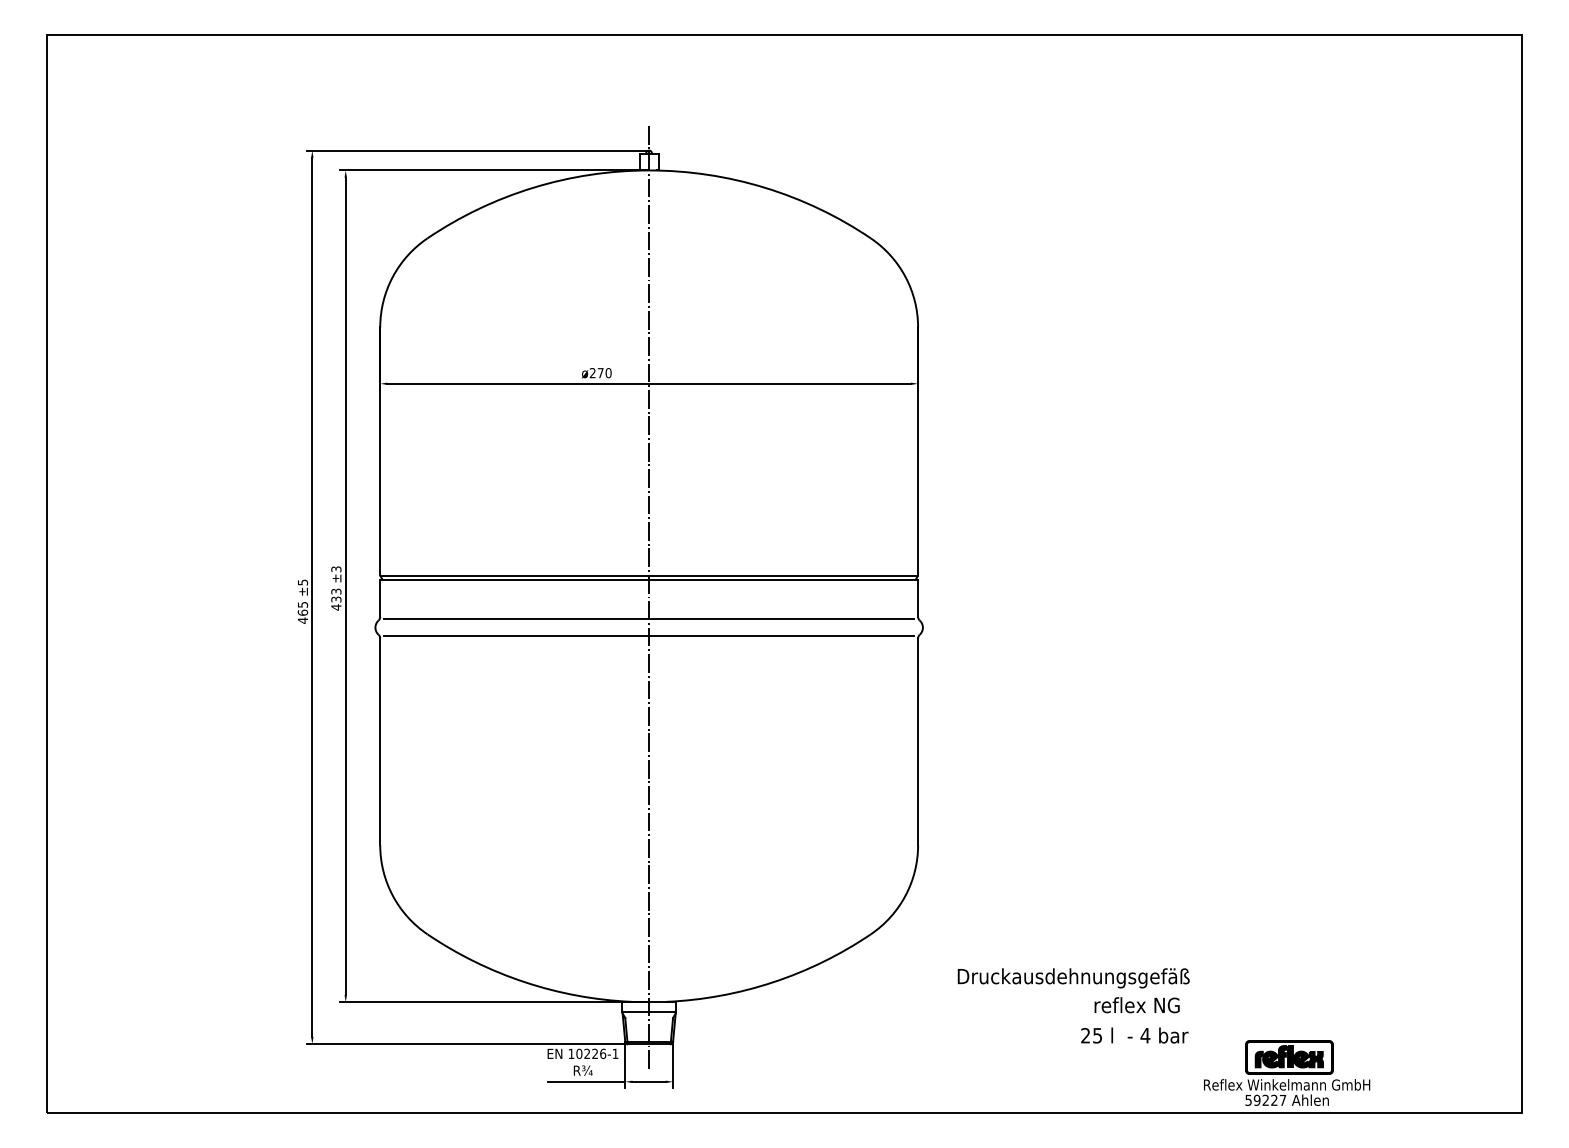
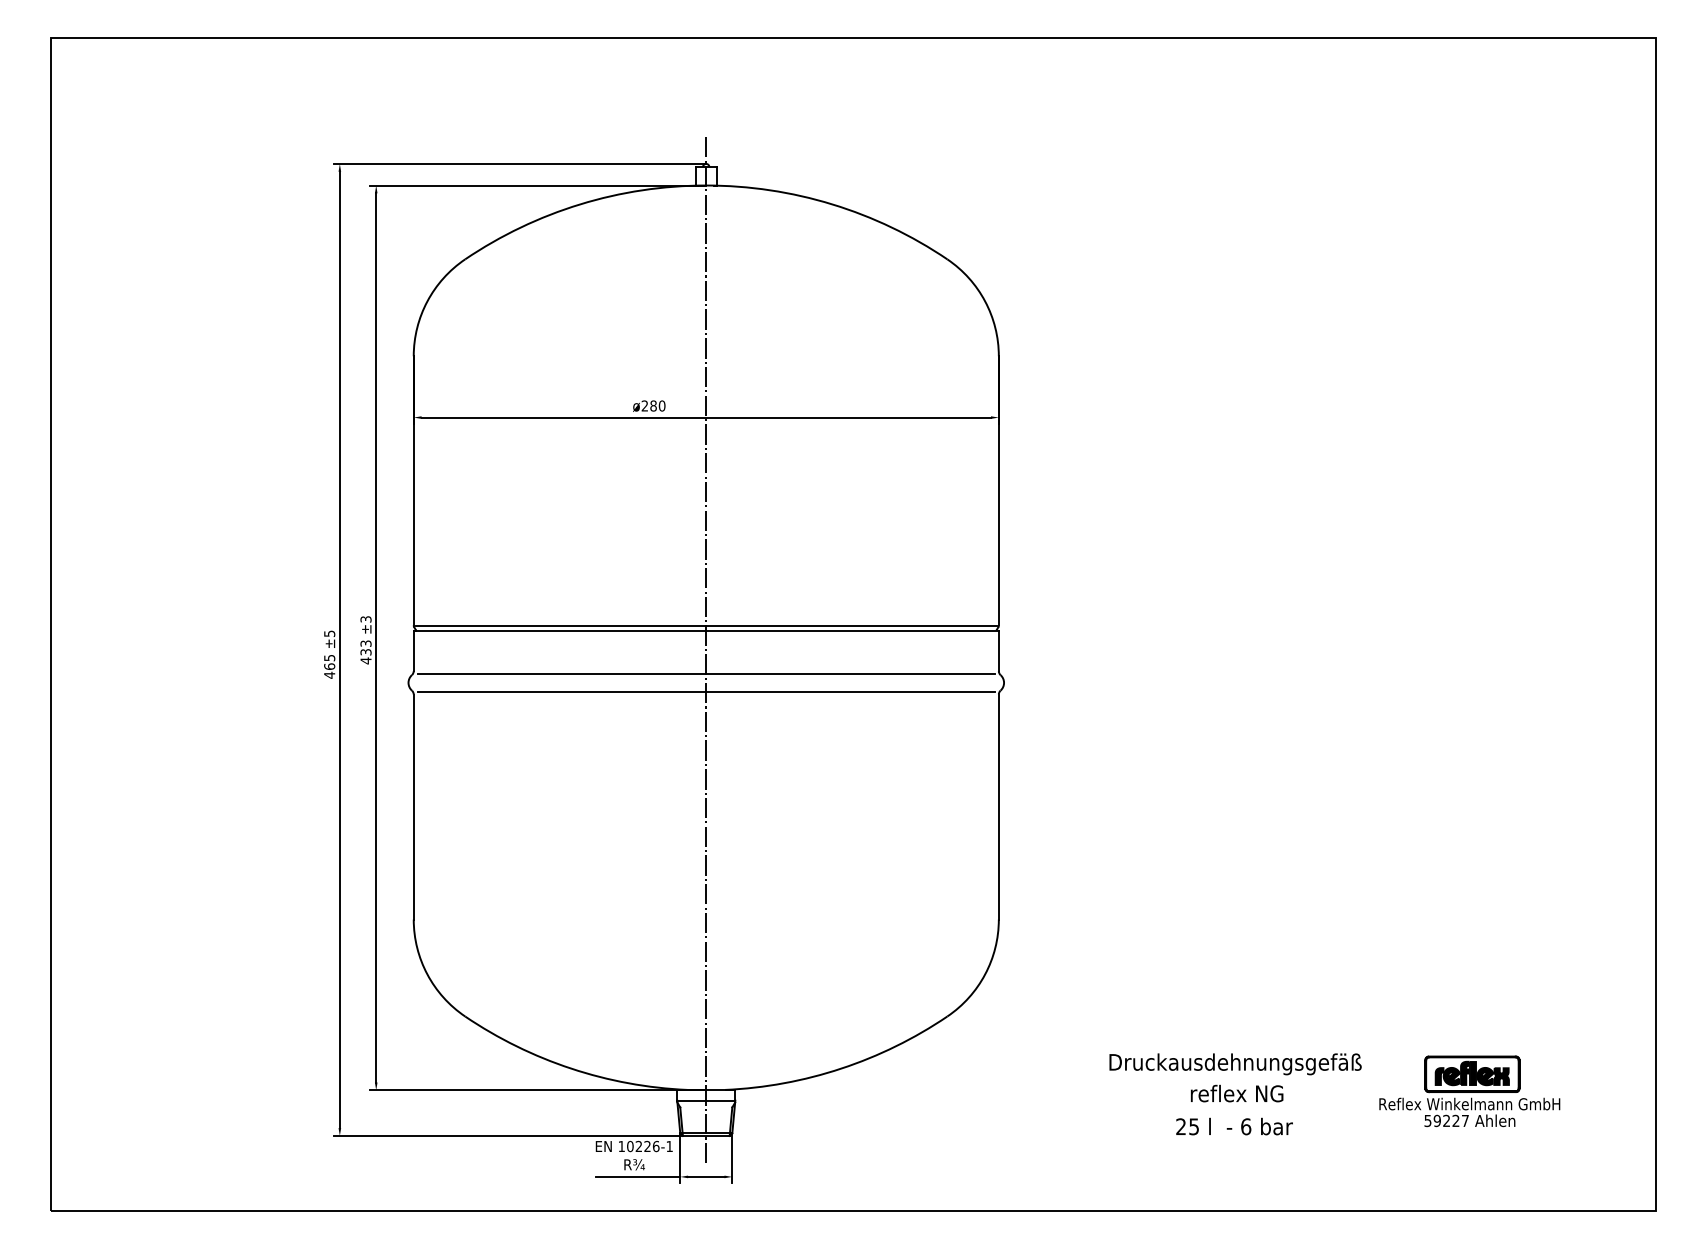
text: (600, 373) -> (653, 406), ø270 -> ø280
text: (1073, 978) -> (1235, 1064), moved
text: (1145, 1035) -> (1246, 1126), 4 -> 6
part: (1287, 1072) -> (1470, 1090), moved

